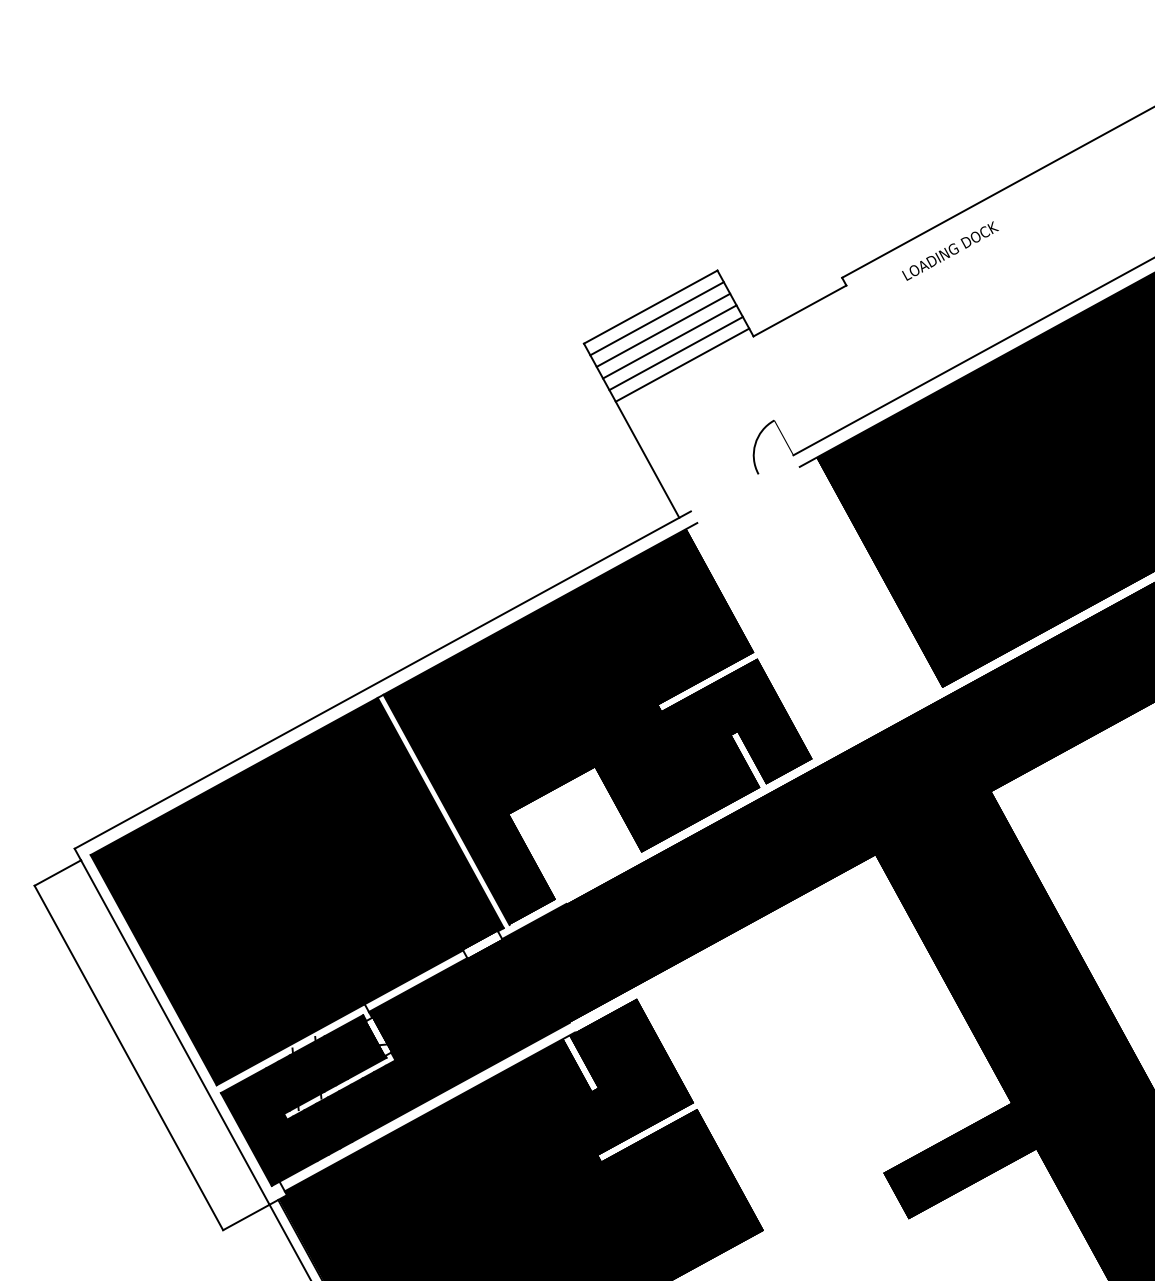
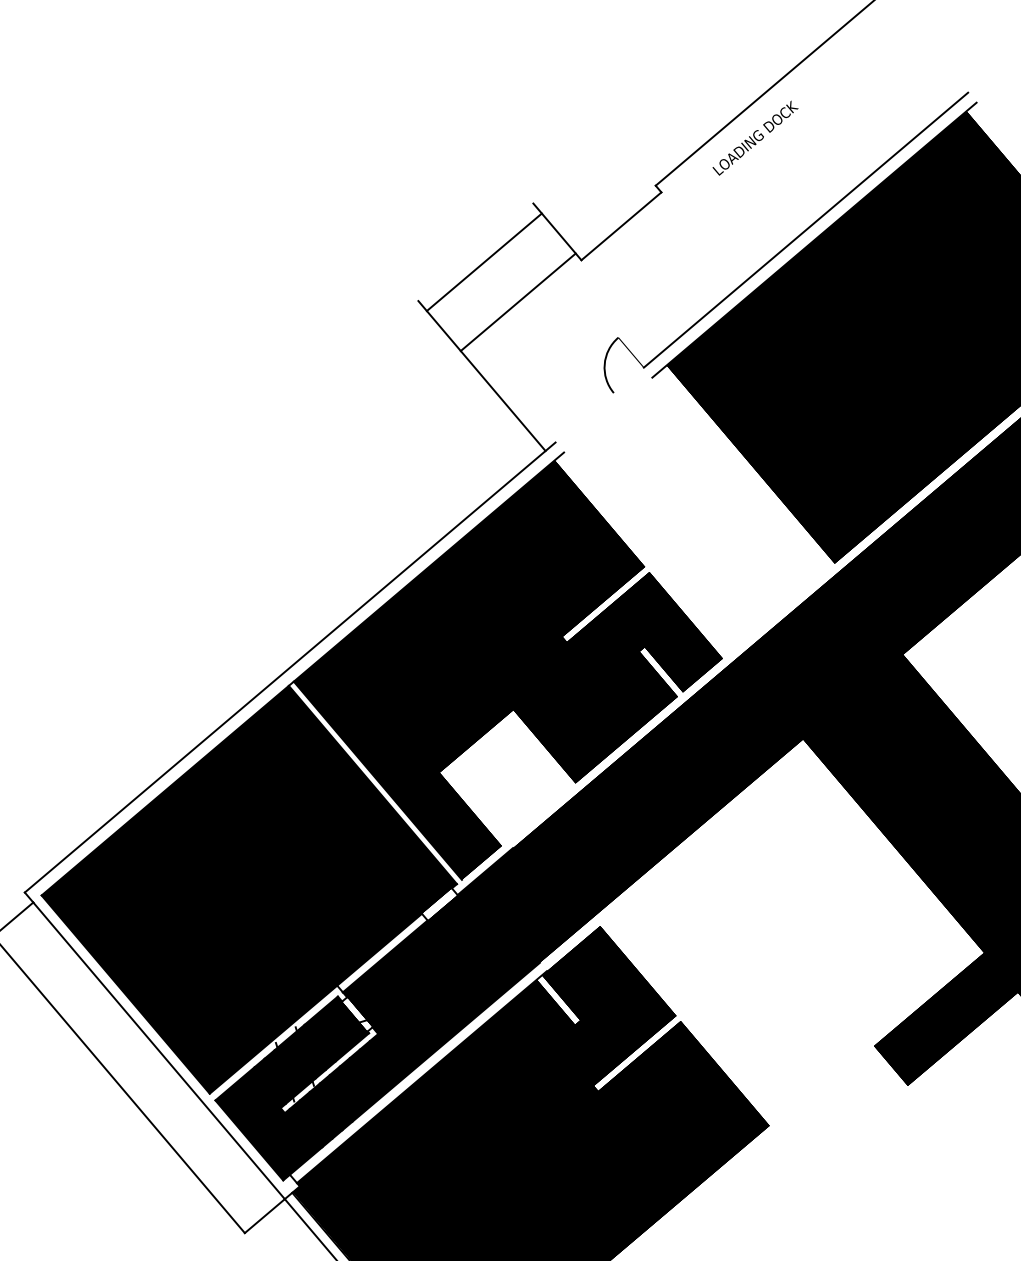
line: (650, 306) -> (475, 251), removed
line: (663, 329) -> (492, 271), removed
line: (669, 341) -> (500, 281), removed
line: (675, 353) -> (509, 292), removed

